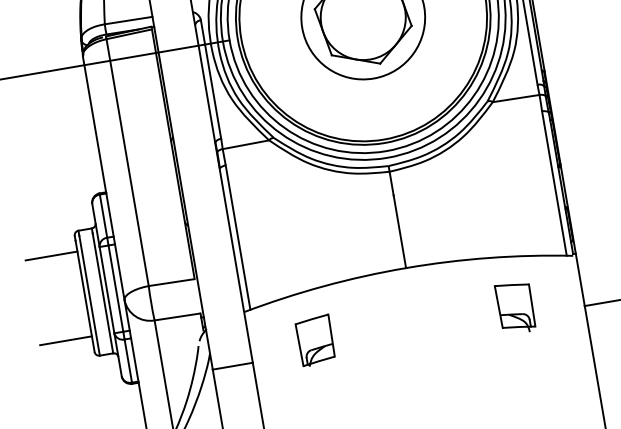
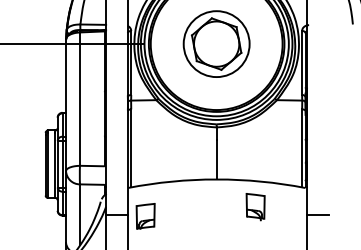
line: (51, 256) -> (31, 141), removed
part: (515, 308) -> (255, 207), moved
part: (315, 340) -> (145, 216), moved
line: (65, 341) -> (31, 187), removed

